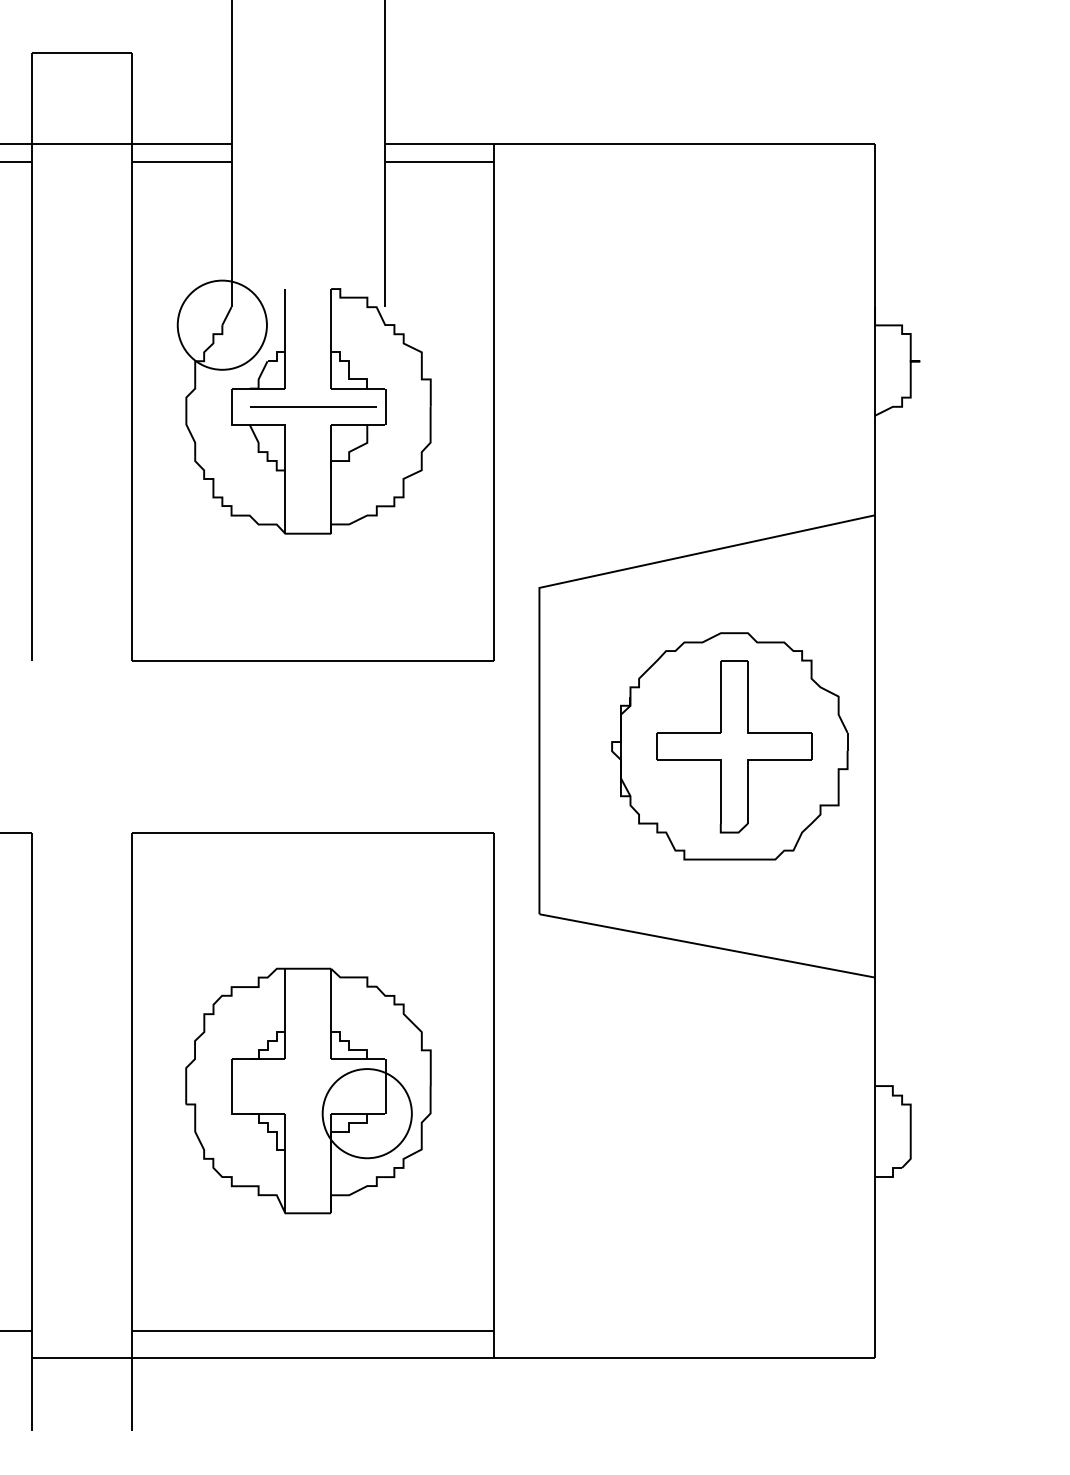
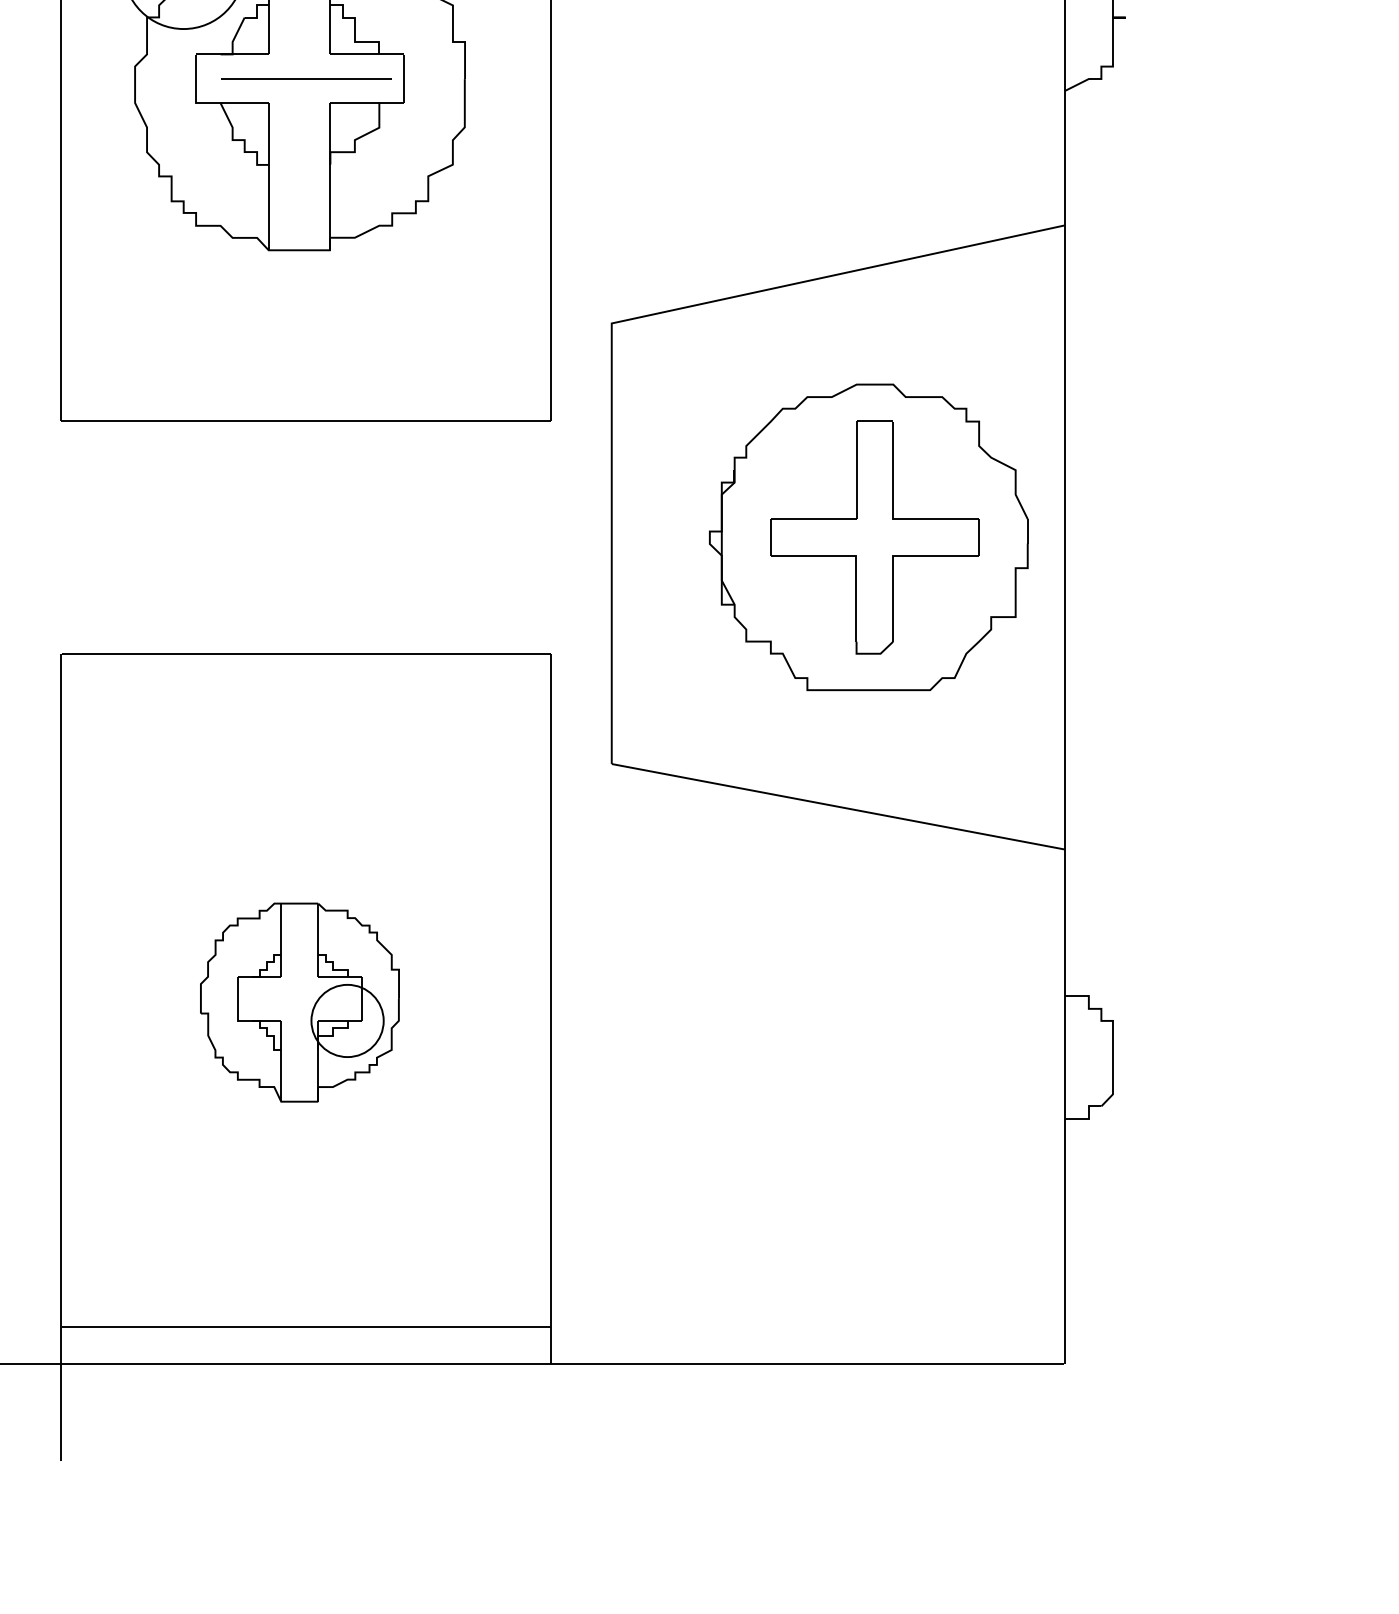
part: (308, 1090) -> (299, 1001), size x0.6

